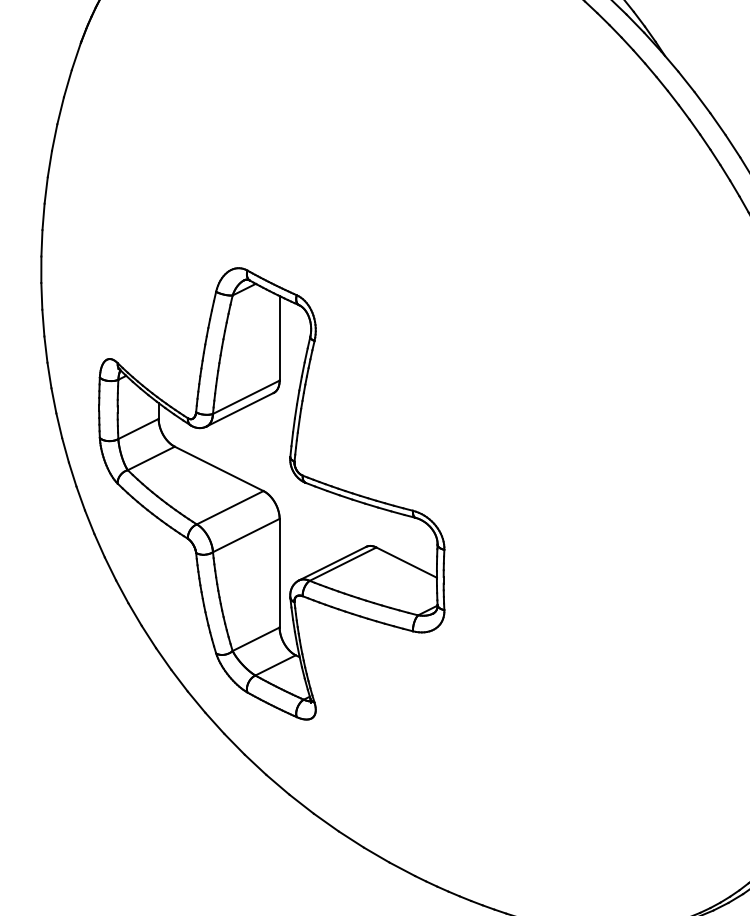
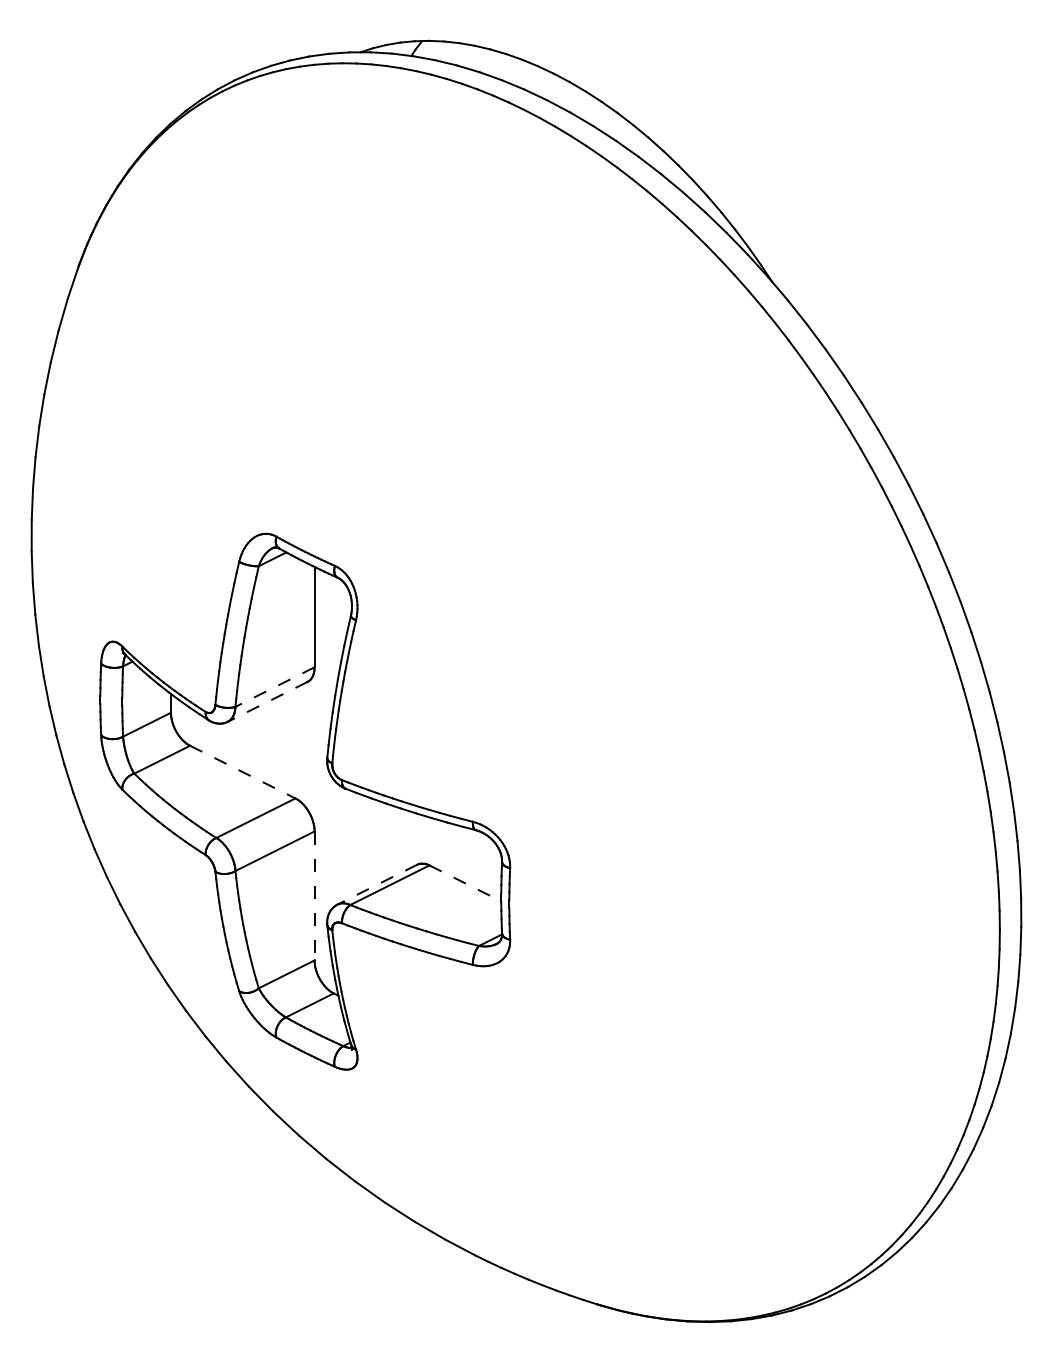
line: (245, 397) -> (274, 687), solid -> dashed
line: (239, 409) -> (267, 701), solid -> dashed
line: (218, 469) -> (242, 772), solid -> dashed
line: (406, 562) -> (465, 883), solid -> dashed
line: (332, 563) -> (377, 884), solid -> dashed
line: (279, 573) -> (314, 896), solid -> dashed

